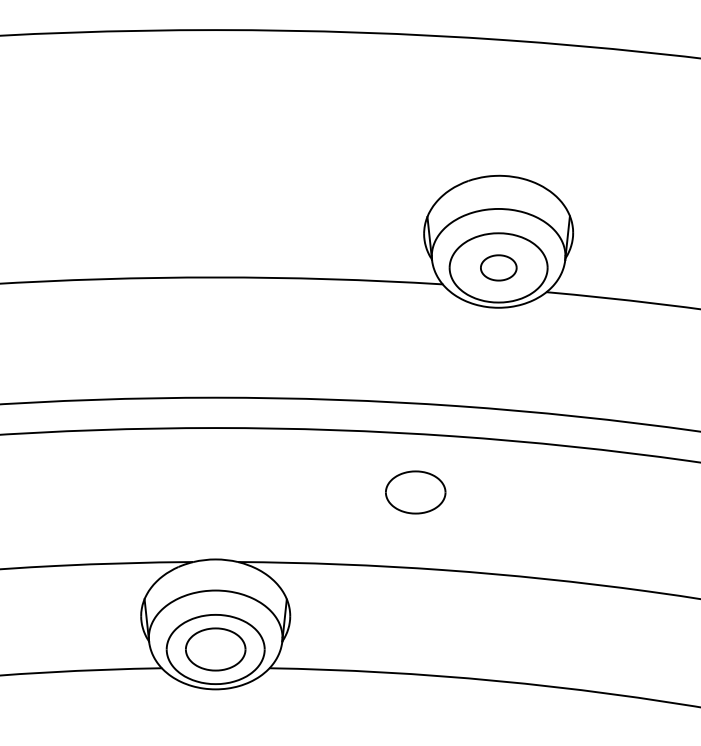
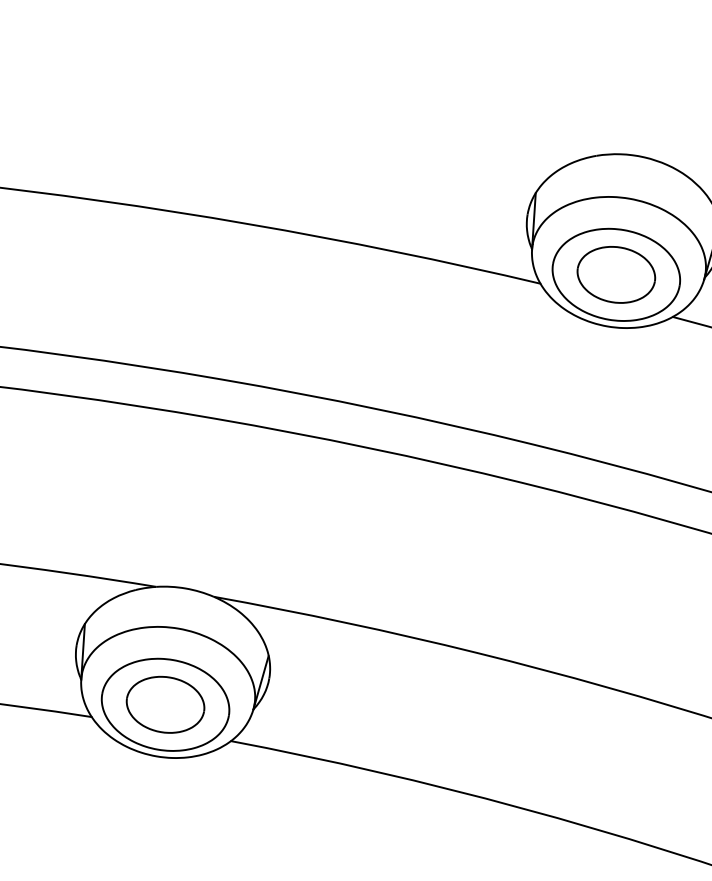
part: (498, 267) -> (616, 274), size x1.67
part: (415, 492) -> (458, 546), removed

